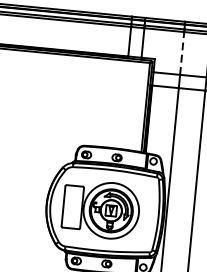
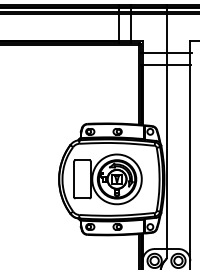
line: (182, 52) -> (166, 32), dashed -> solid

